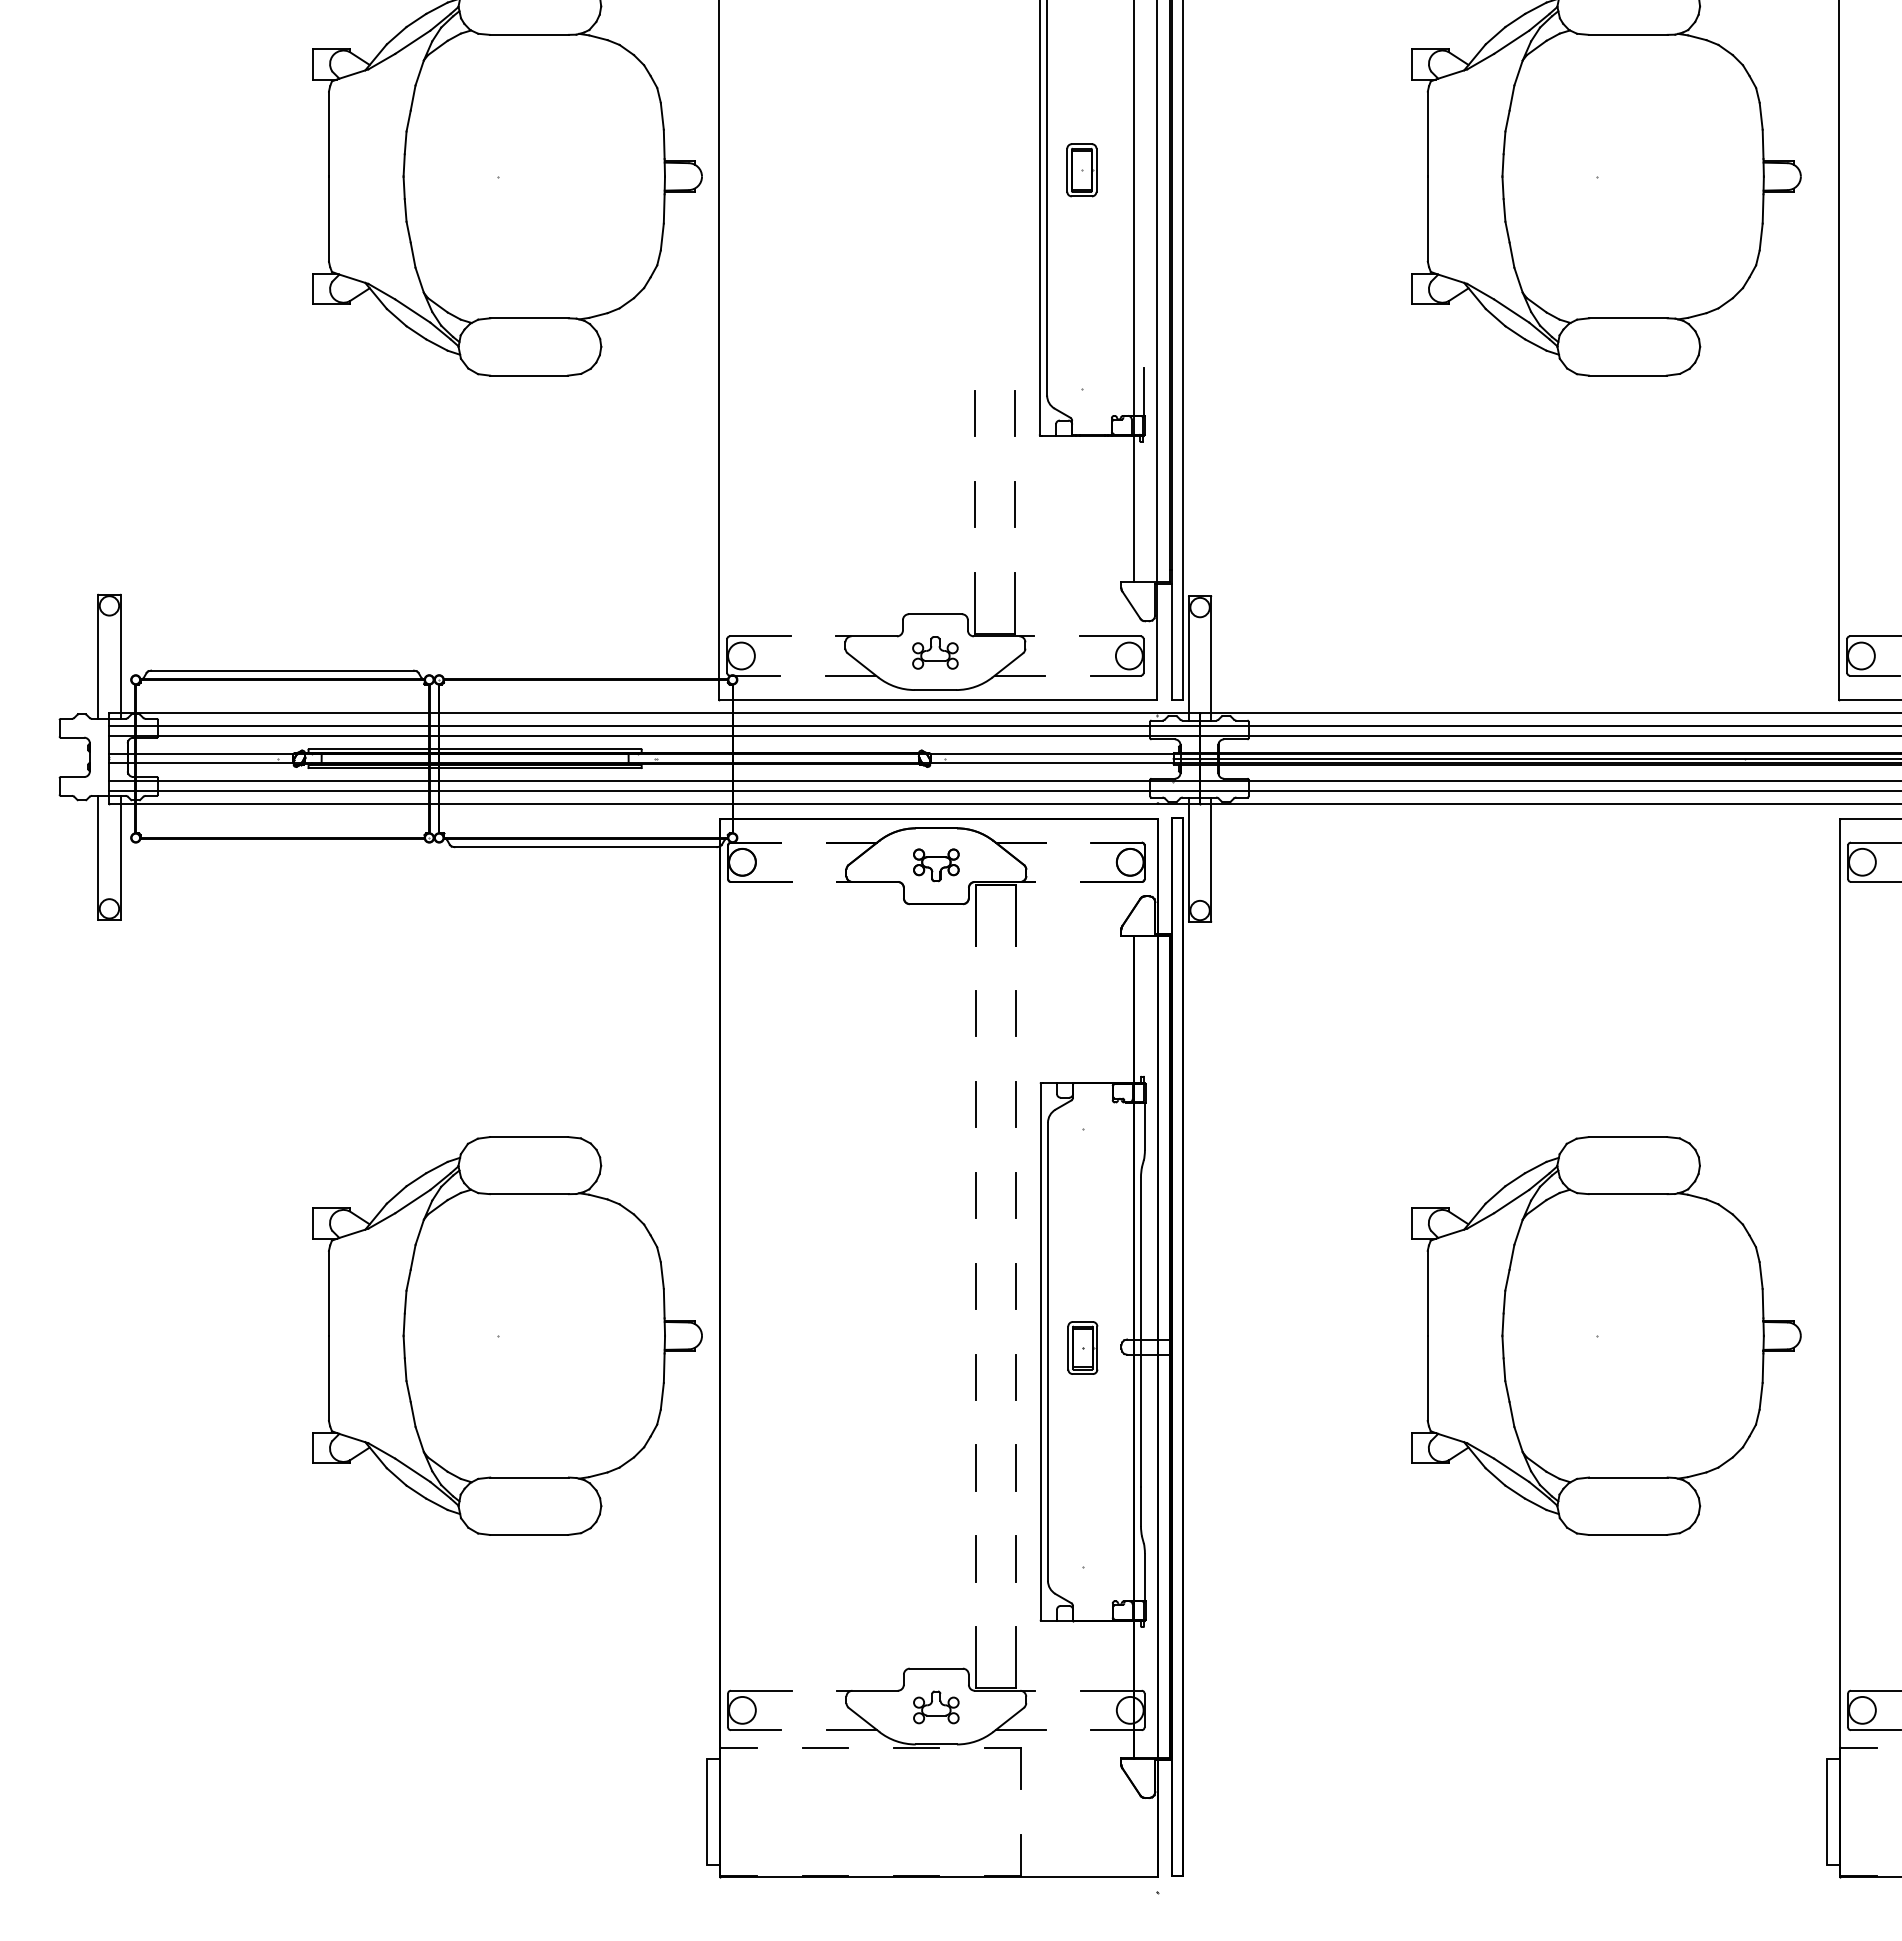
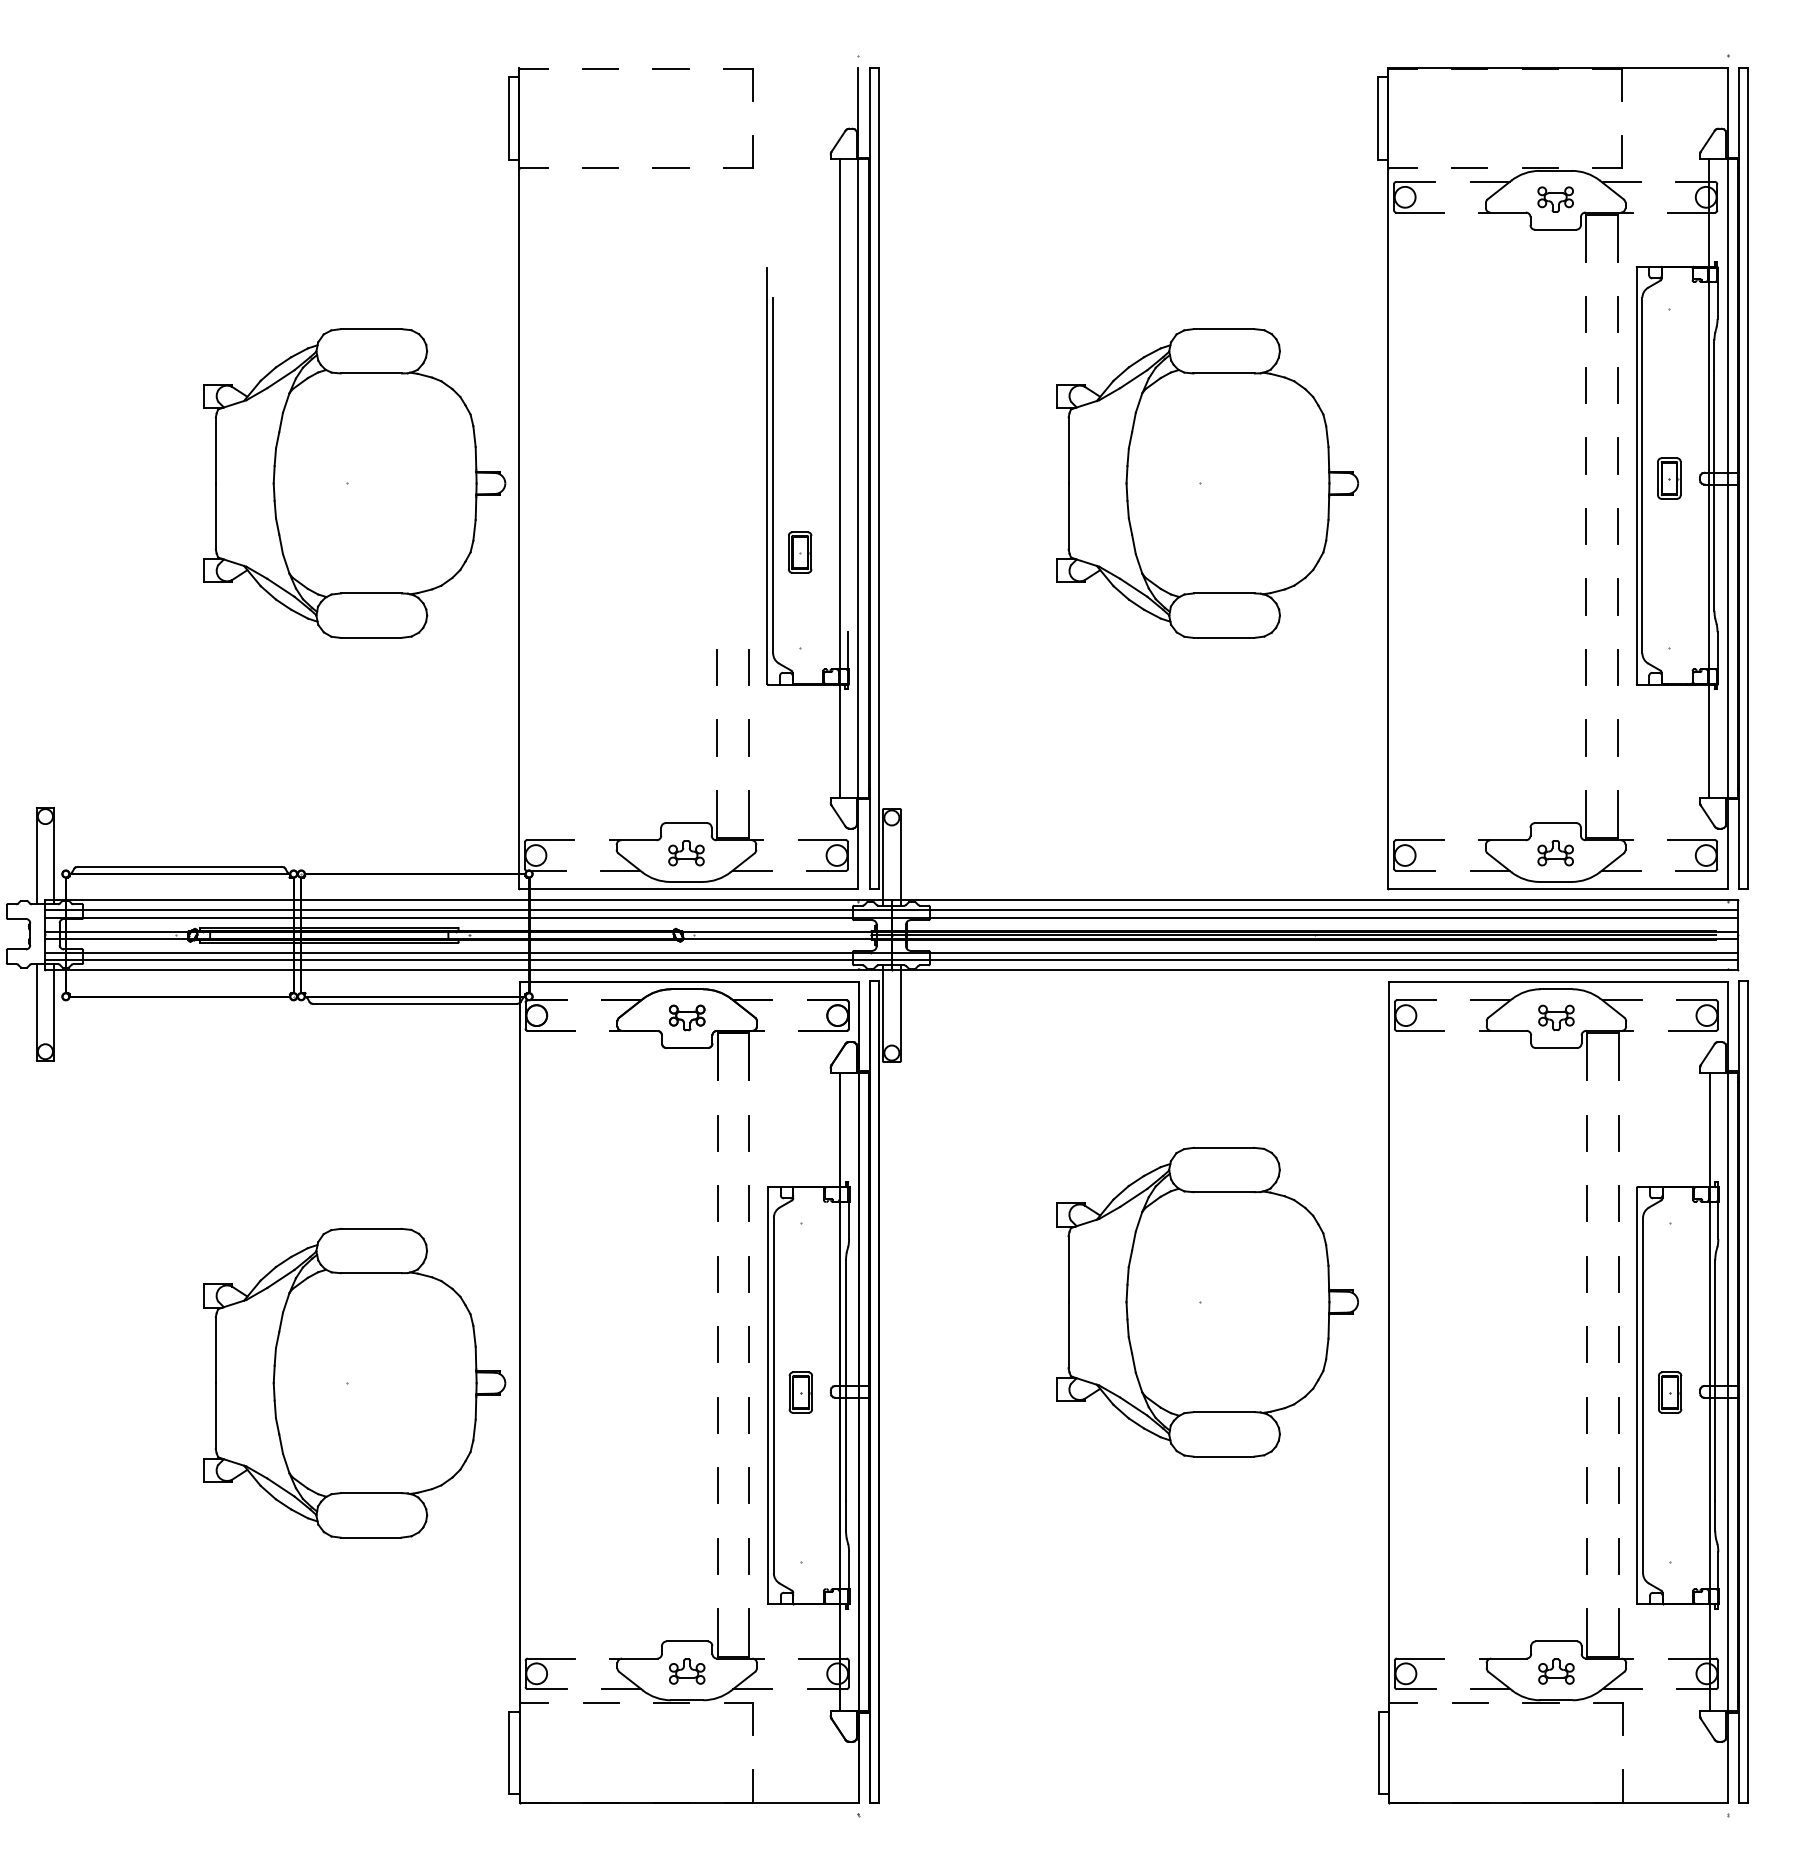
part: (1082, 170) -> (800, 552), moved
part: (1606, 1336) -> (1207, 1302), moved

